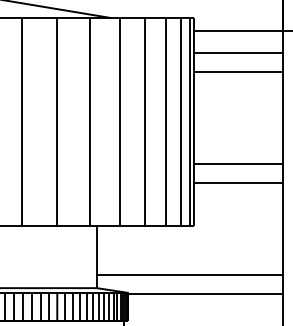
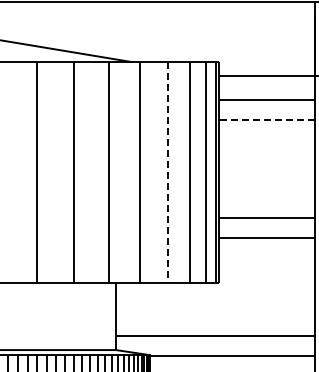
line: (238, 71) -> (267, 119), solid -> dashed
line: (144, 121) -> (167, 172), solid -> dashed

